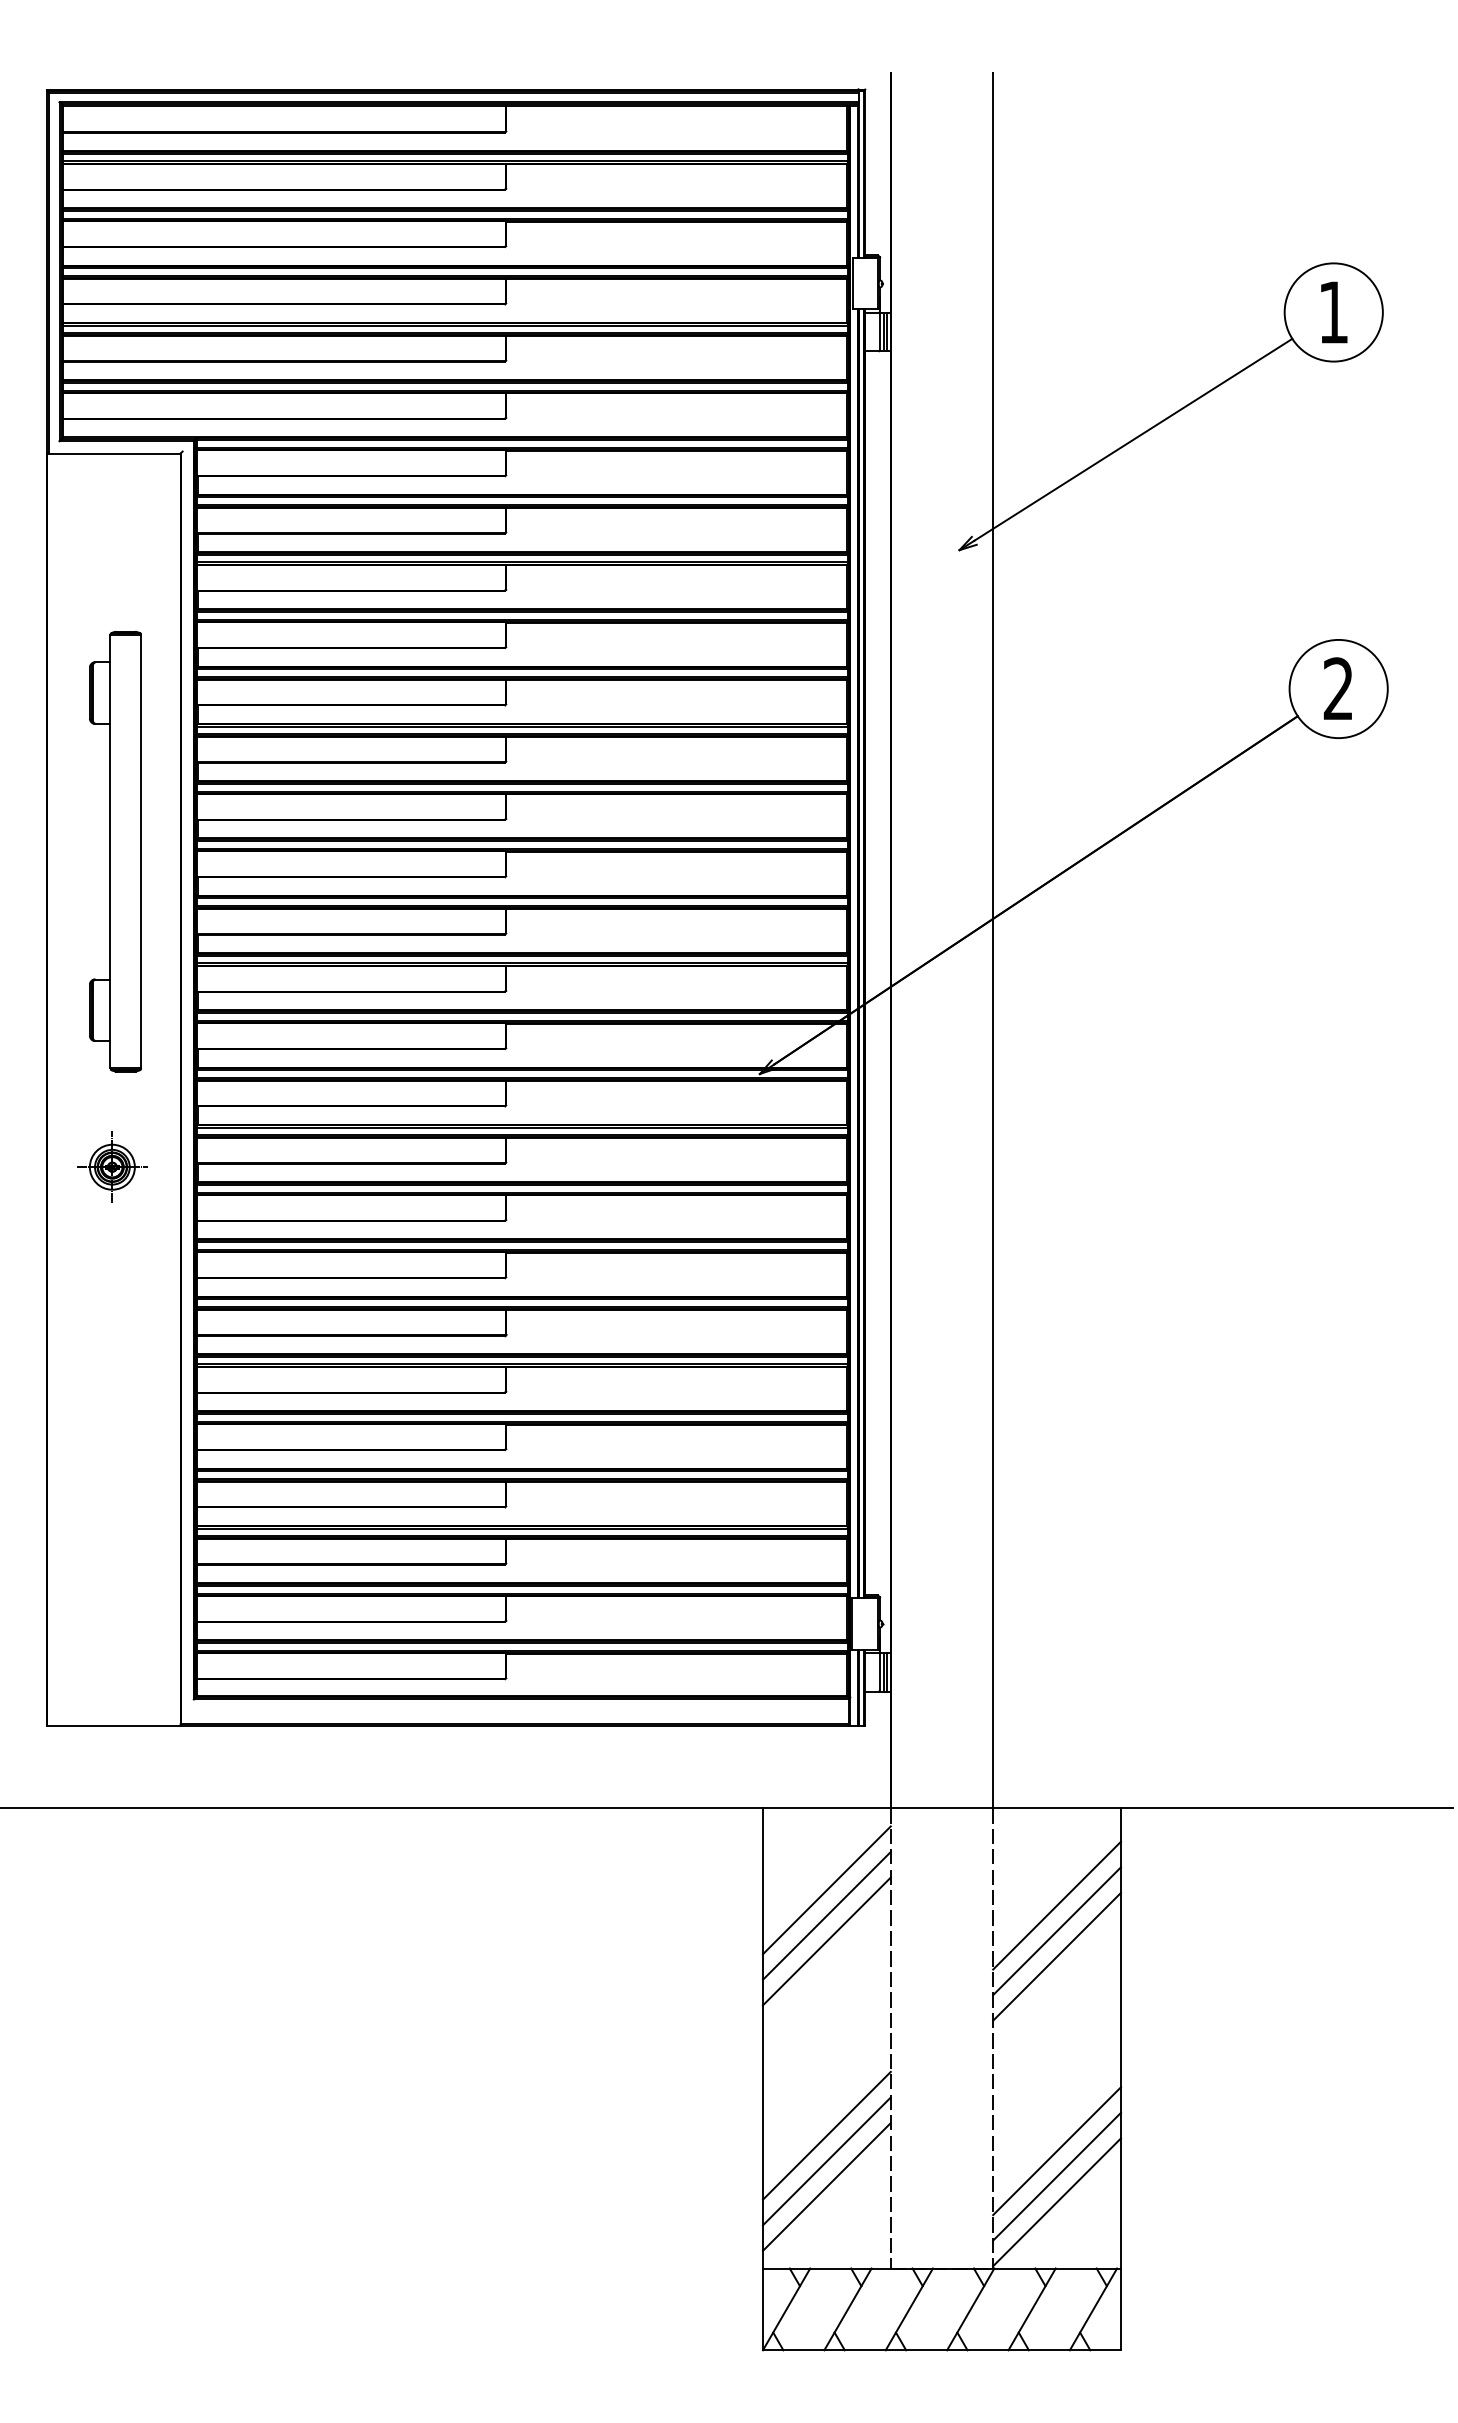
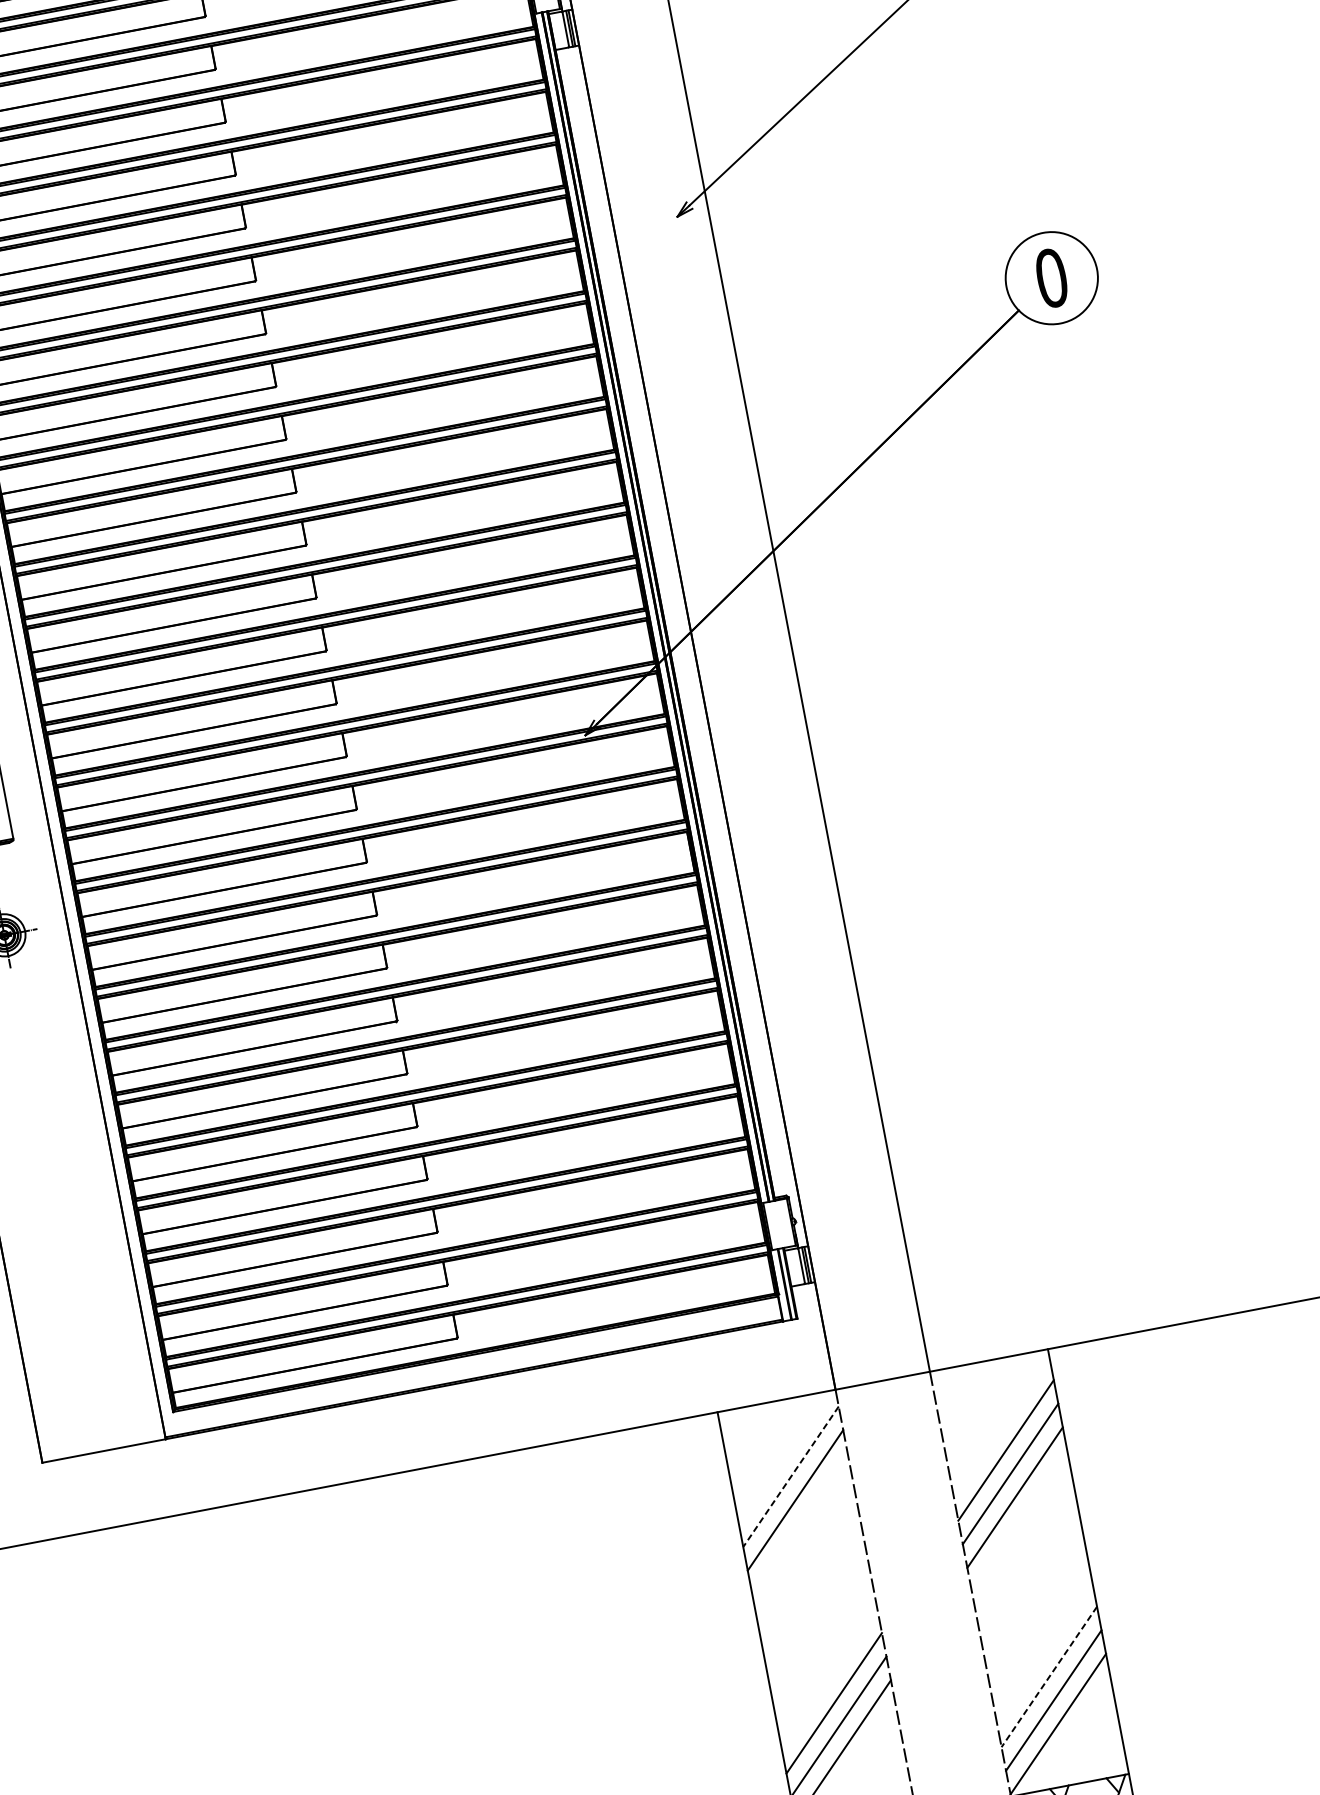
text: (1338, 688) -> (1051, 277), 2 -> 0
line: (826, 1890) -> (790, 1477), solid -> dashed
line: (826, 1941) -> (799, 1524), removed
line: (1056, 2151) -> (1048, 1677), solid -> dashed

